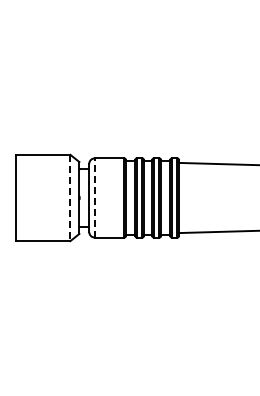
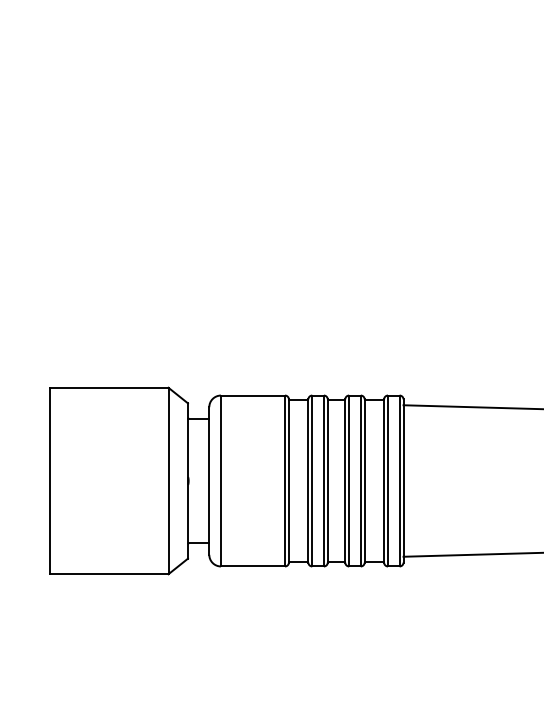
line: (94, 197) -> (220, 479), dashed -> solid
line: (70, 198) -> (168, 482), dashed -> solid

